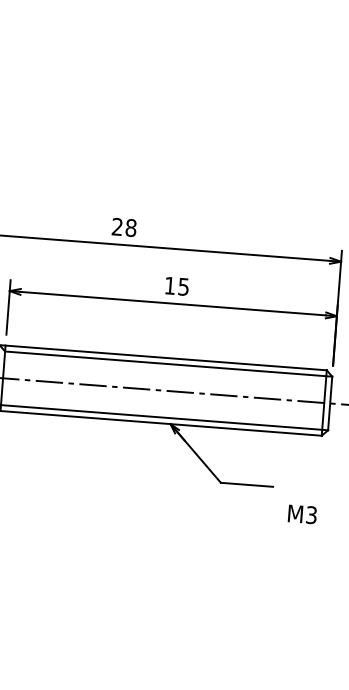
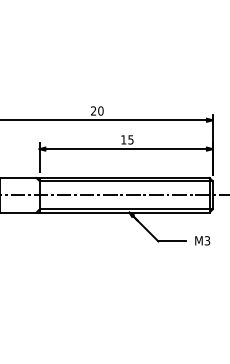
text: (130, 226) -> (100, 110), 28 -> 20
text: (302, 513) -> (202, 240), moved

